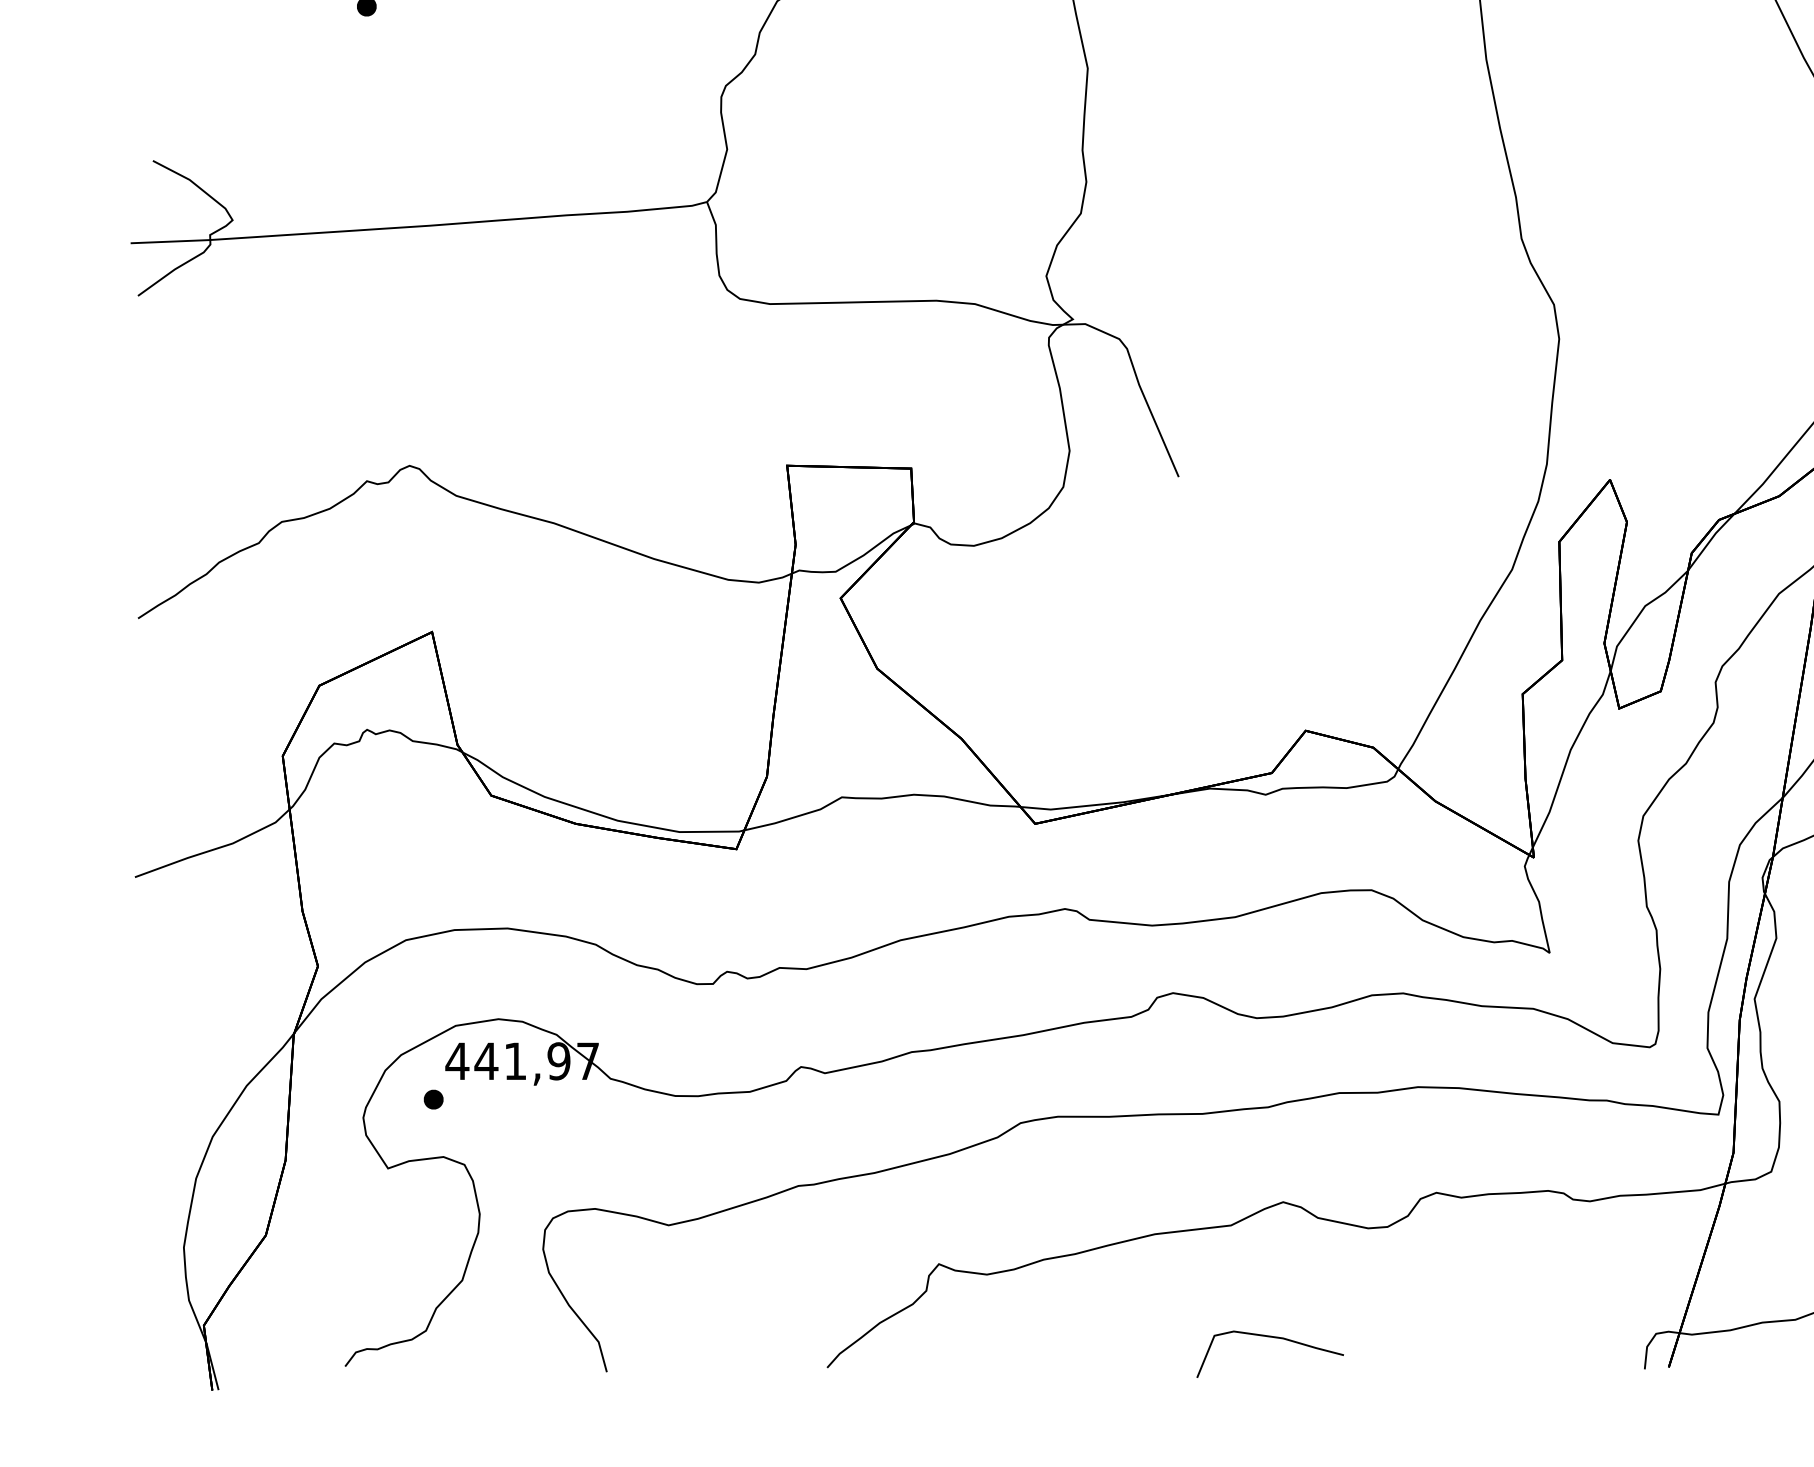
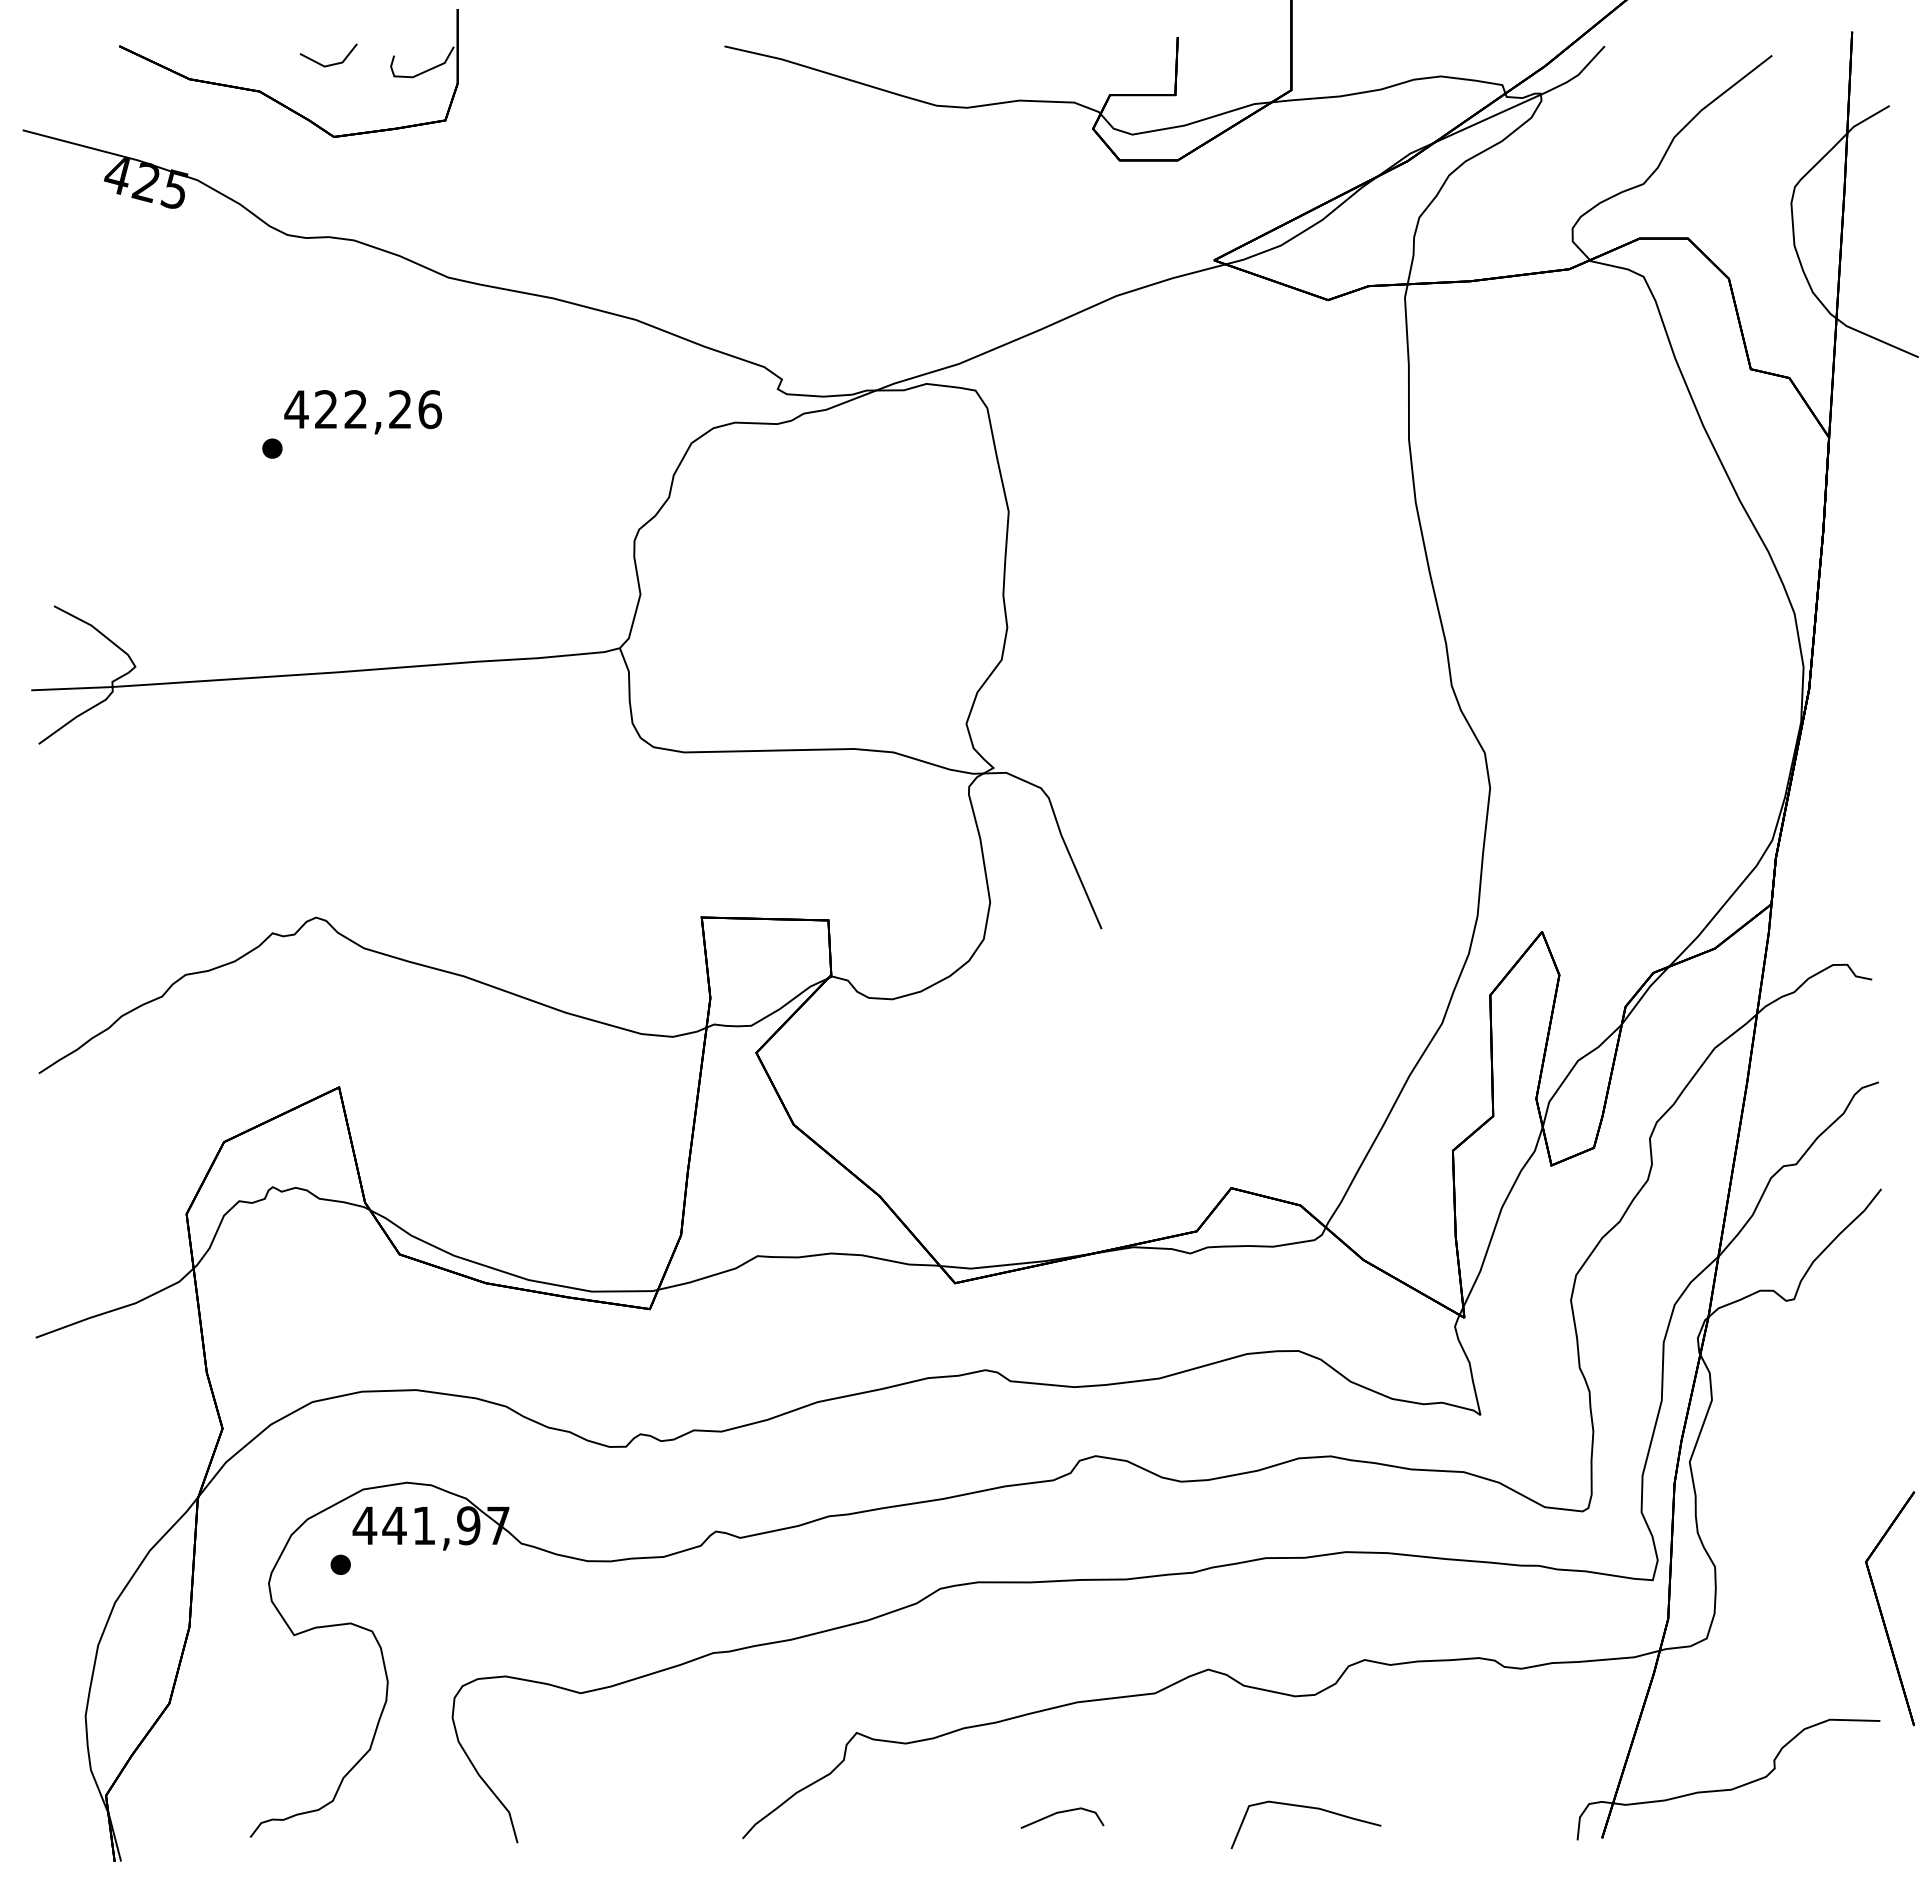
curve: (1272, 1338) -> (1308, 1808), moved
line: (1138, 1343) -> (1060, 1813), added

